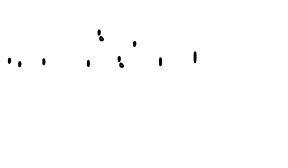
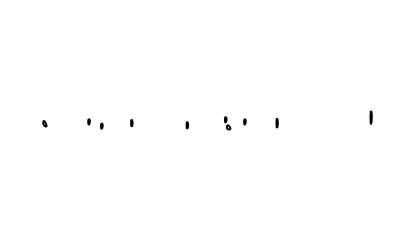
part: (100, 35) -> (202, 90), removed
part: (134, 43) -> (244, 121), moved
part: (194, 57) -> (370, 117), moved

